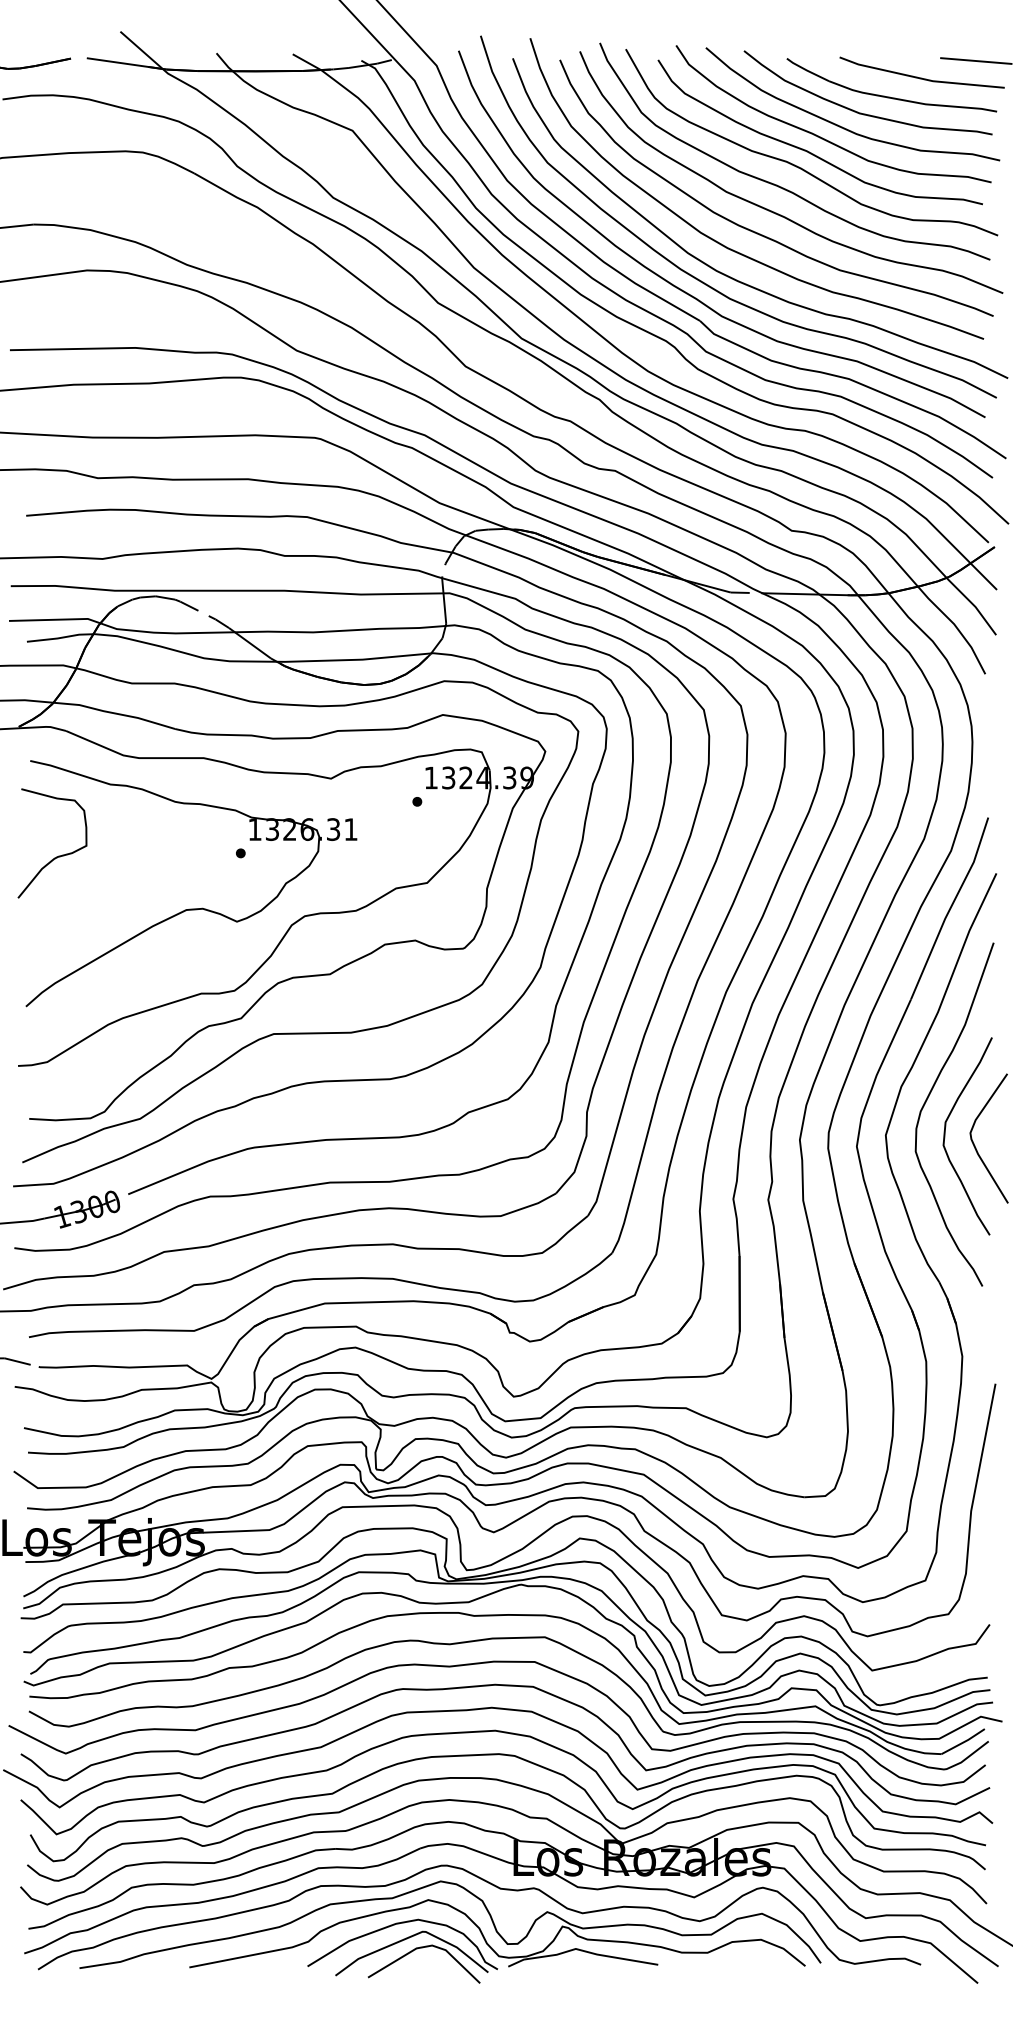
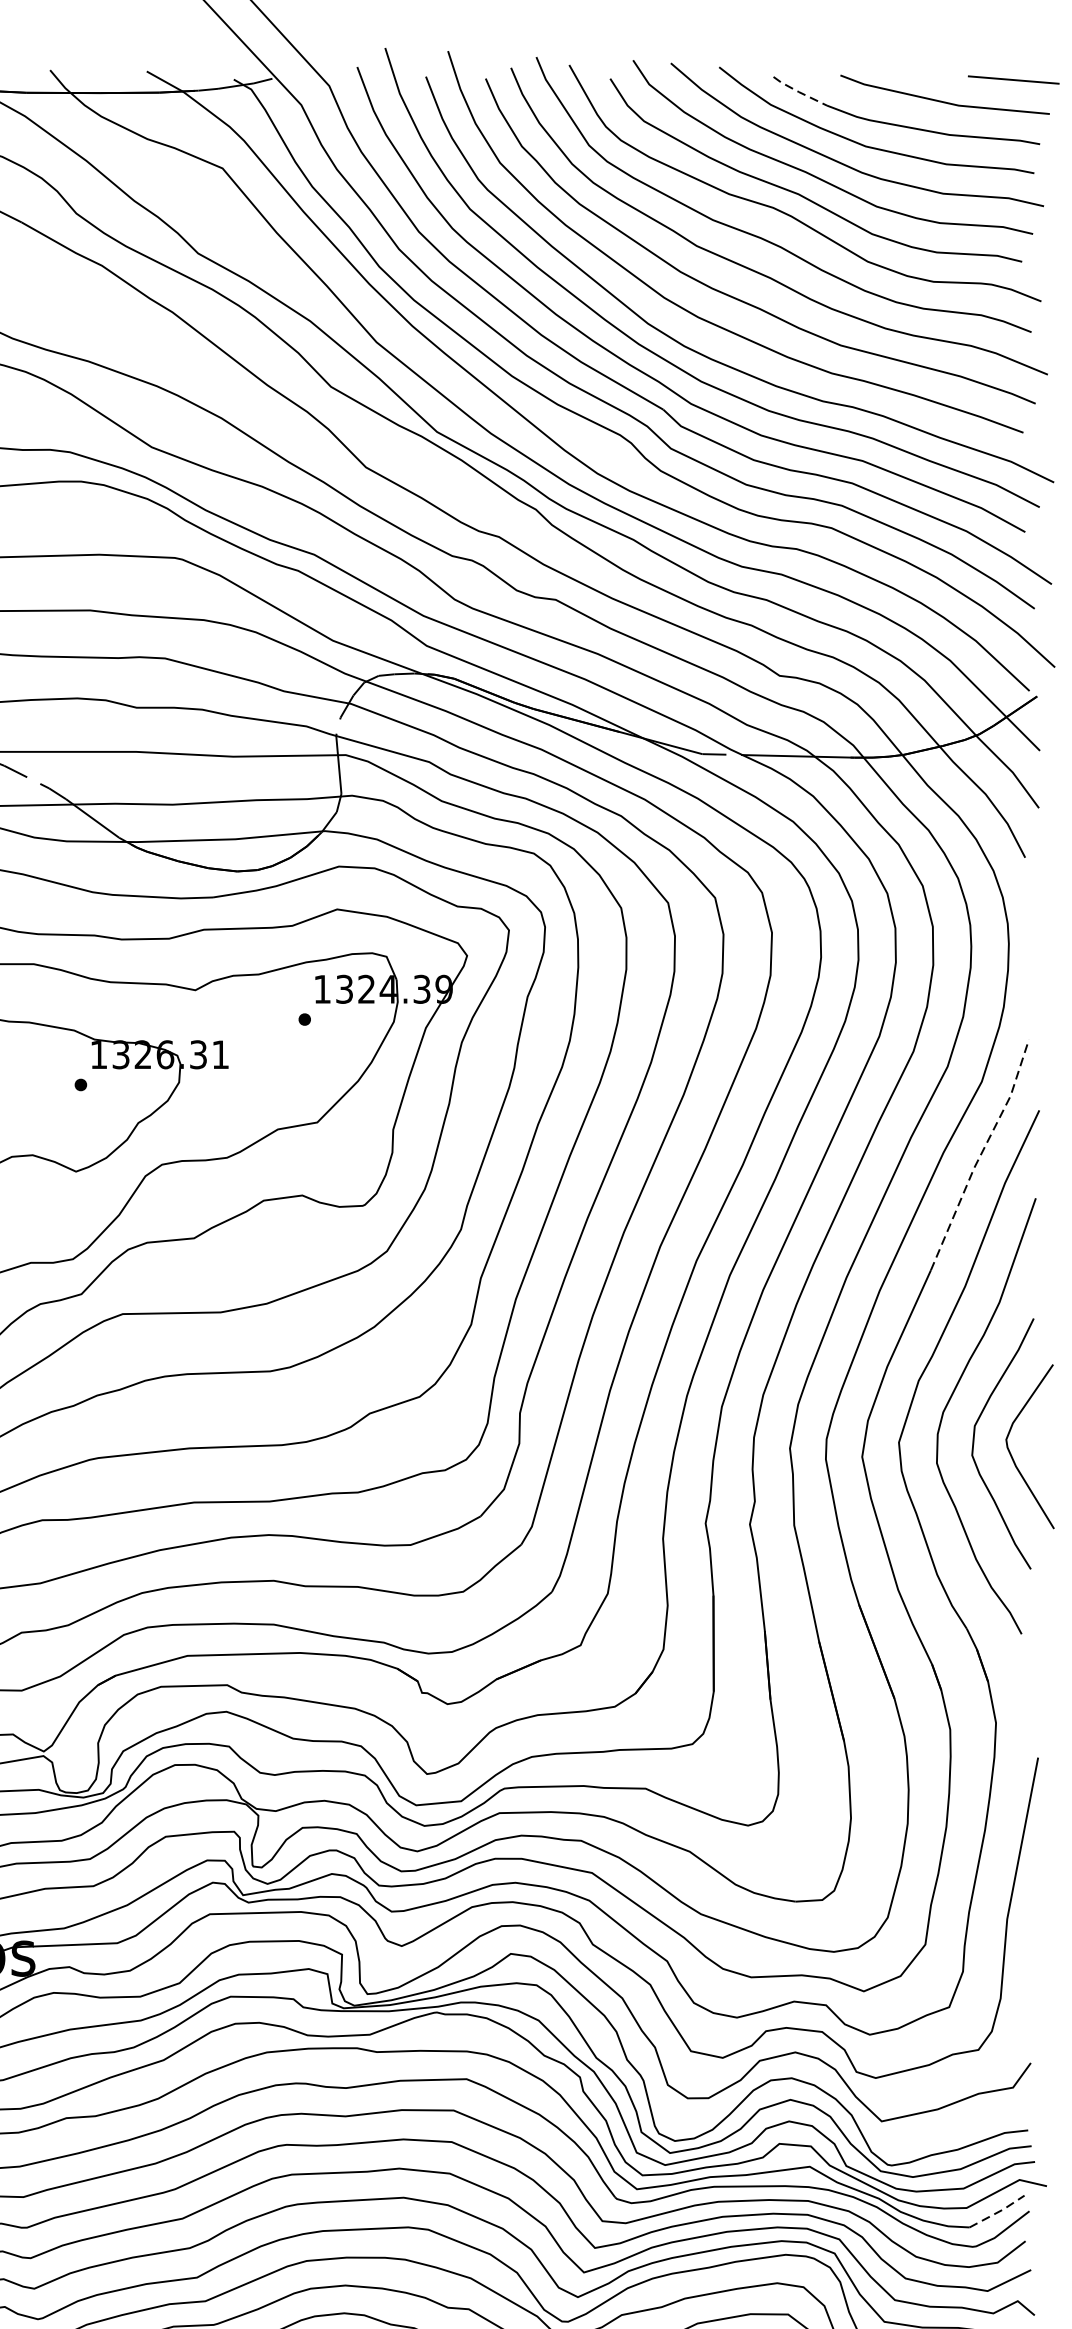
line: (806, 70) -> (798, 92), solid -> dashed
line: (950, 908) -> (981, 1154), solid -> dashed
line: (964, 1742) -> (998, 2212), solid -> dashed

